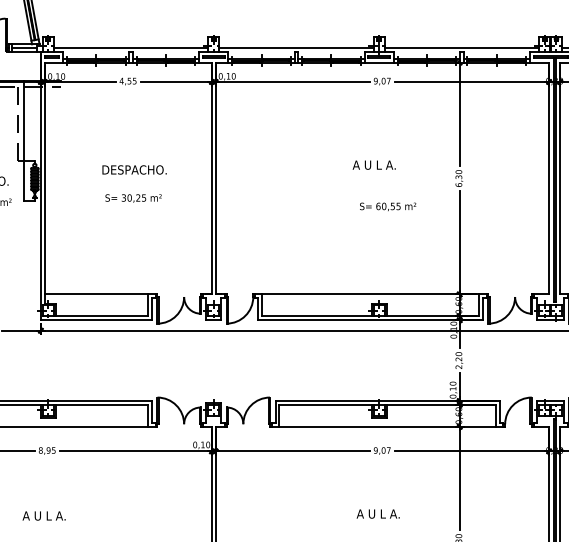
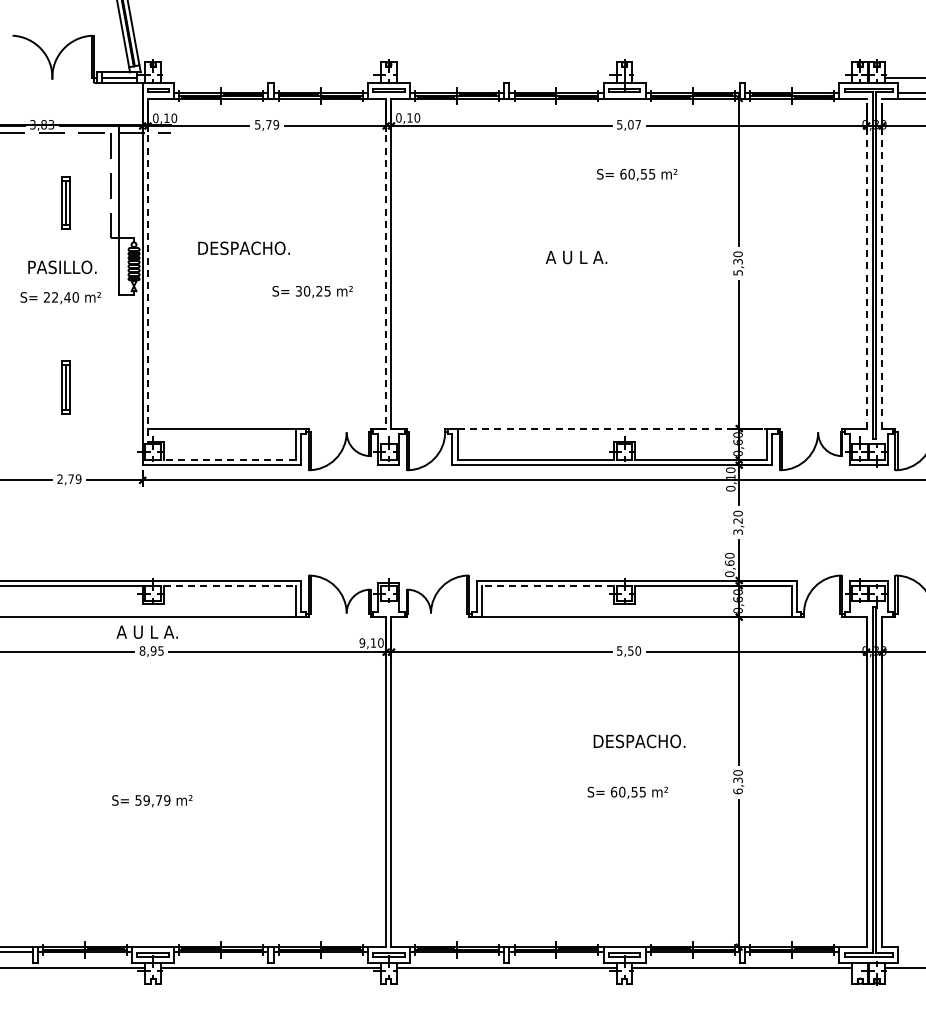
line: (130, 47) -> (270, 77), removed
line: (296, 47) -> (506, 77), removed
line: (462, 47) -> (742, 77), removed
text: (127, 80) -> (266, 124), 4,55 -> 5,79
text: (375, 80) -> (619, 124), 9,07 -> 5,07
text: (374, 165) -> (576, 257), moved
text: (134, 169) -> (243, 247), moved
line: (549, 178) -> (866, 263), solid -> dashed
line: (560, 178) -> (882, 263), solid -> dashed
line: (212, 179) -> (386, 264), solid -> dashed
line: (44, 183) -> (147, 270), solid -> dashed
text: (458, 184) -> (737, 272), 6,30 -> 5,30
text: (133, 198) -> (312, 292), moved
text: (388, 207) -> (637, 175), moved
line: (370, 294) -> (612, 428), solid -> dashed
line: (101, 316) -> (229, 460), solid -> dashed
text: (459, 366) -> (738, 531), 2,20 -> 3,20
text: (452, 388) -> (729, 562), 0,10 -> 0,60
line: (102, 404) -> (230, 585), solid -> dashed
line: (325, 404) -> (547, 585), solid -> dashed
text: (194, 444) -> (361, 642), 0,10 -> 9,10
text: (381, 450) -> (628, 650), 9,07 -> 5,50
text: (388, 514) -> (638, 741), A U L A. -> DESPACHO.
text: (43, 515) -> (146, 631), moved

